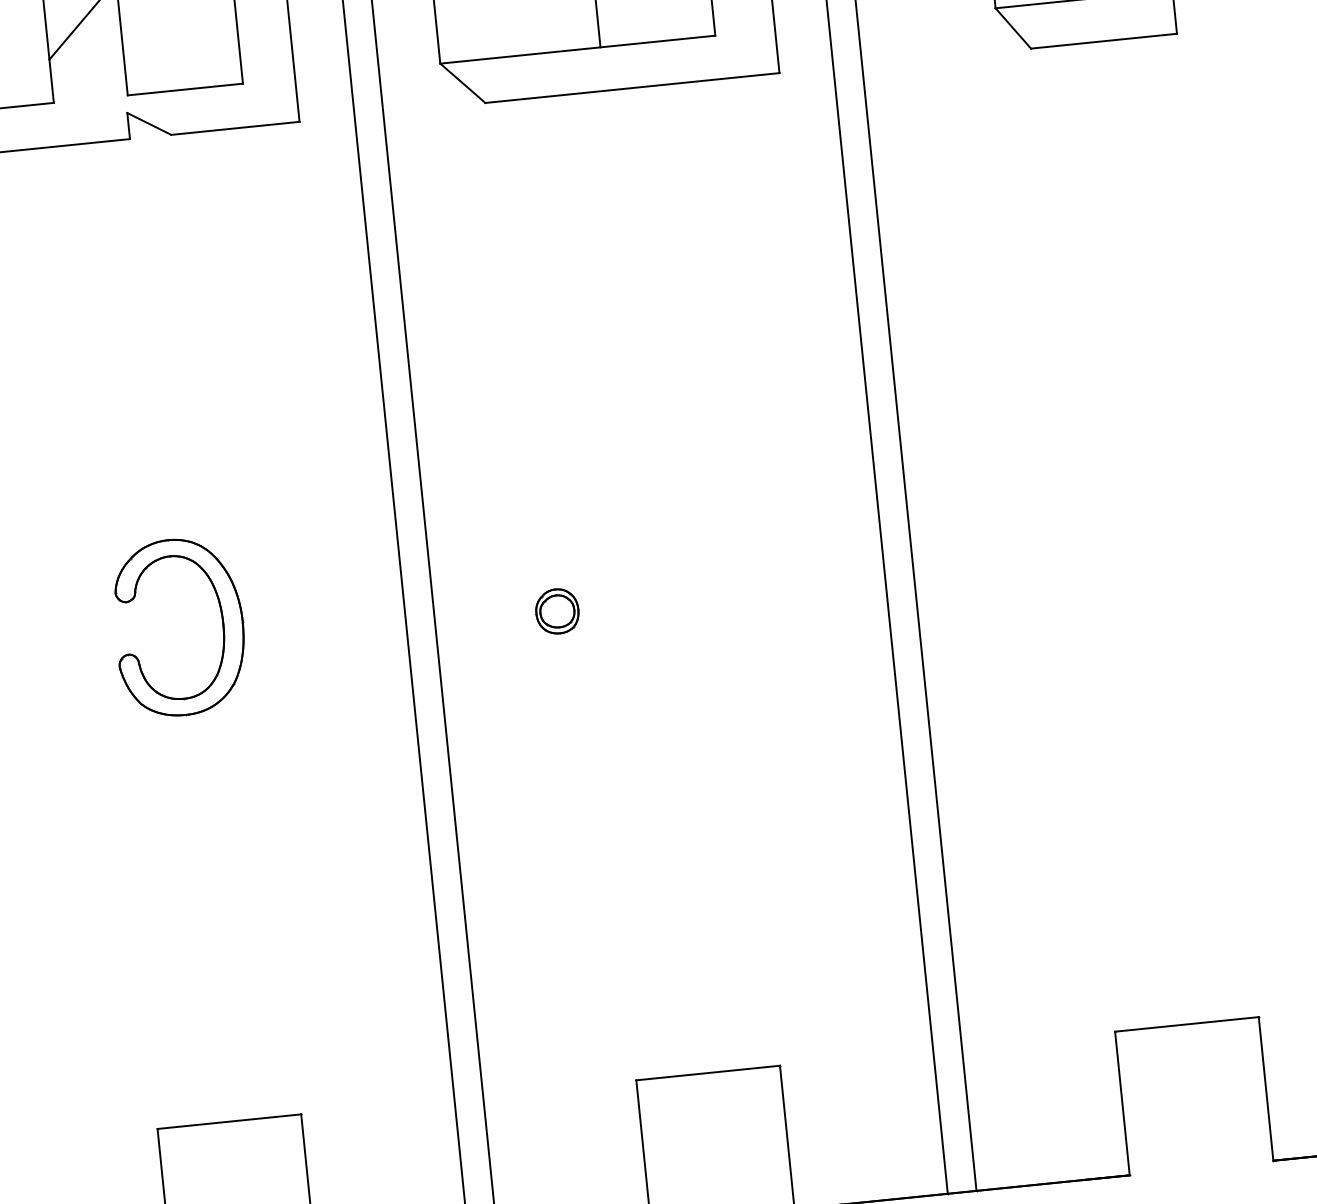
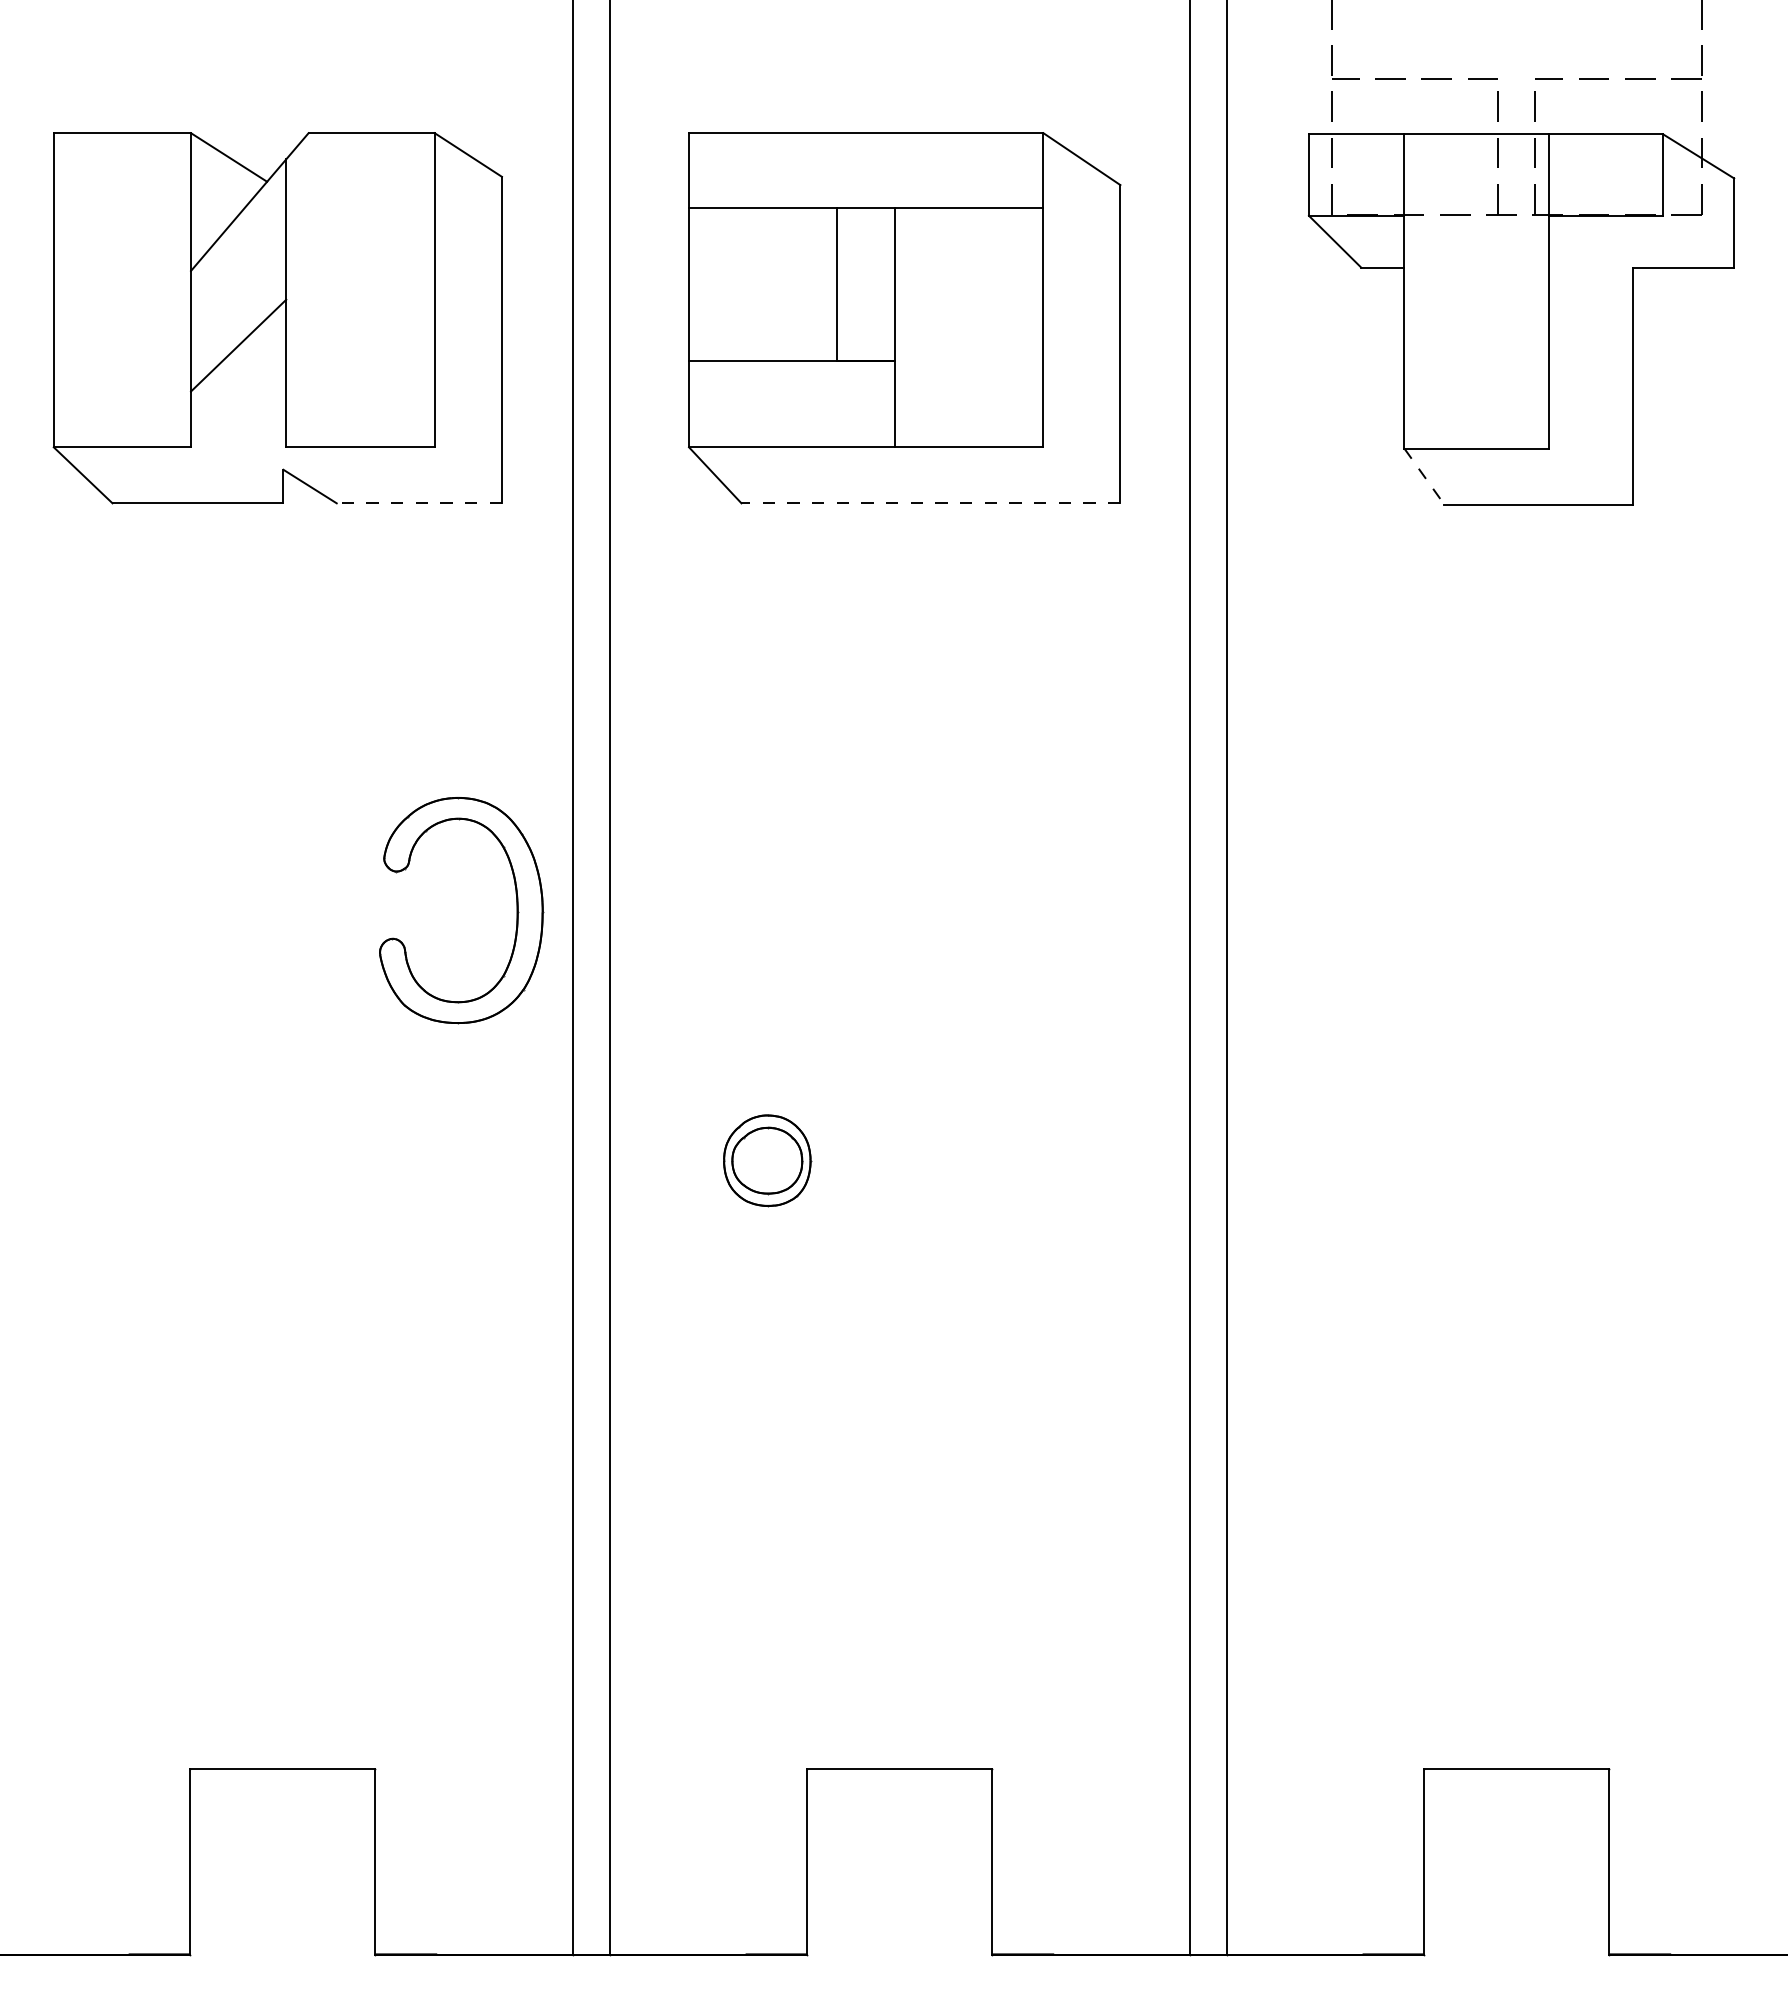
line: (1013, 29) -> (1424, 477), solid -> dashed
line: (632, 88) -> (930, 503), solid -> dashed
line: (235, 128) -> (419, 503), solid -> dashed
part: (557, 611) -> (767, 1161), size x1.6
part: (222, 622) -> (516, 910), moved

